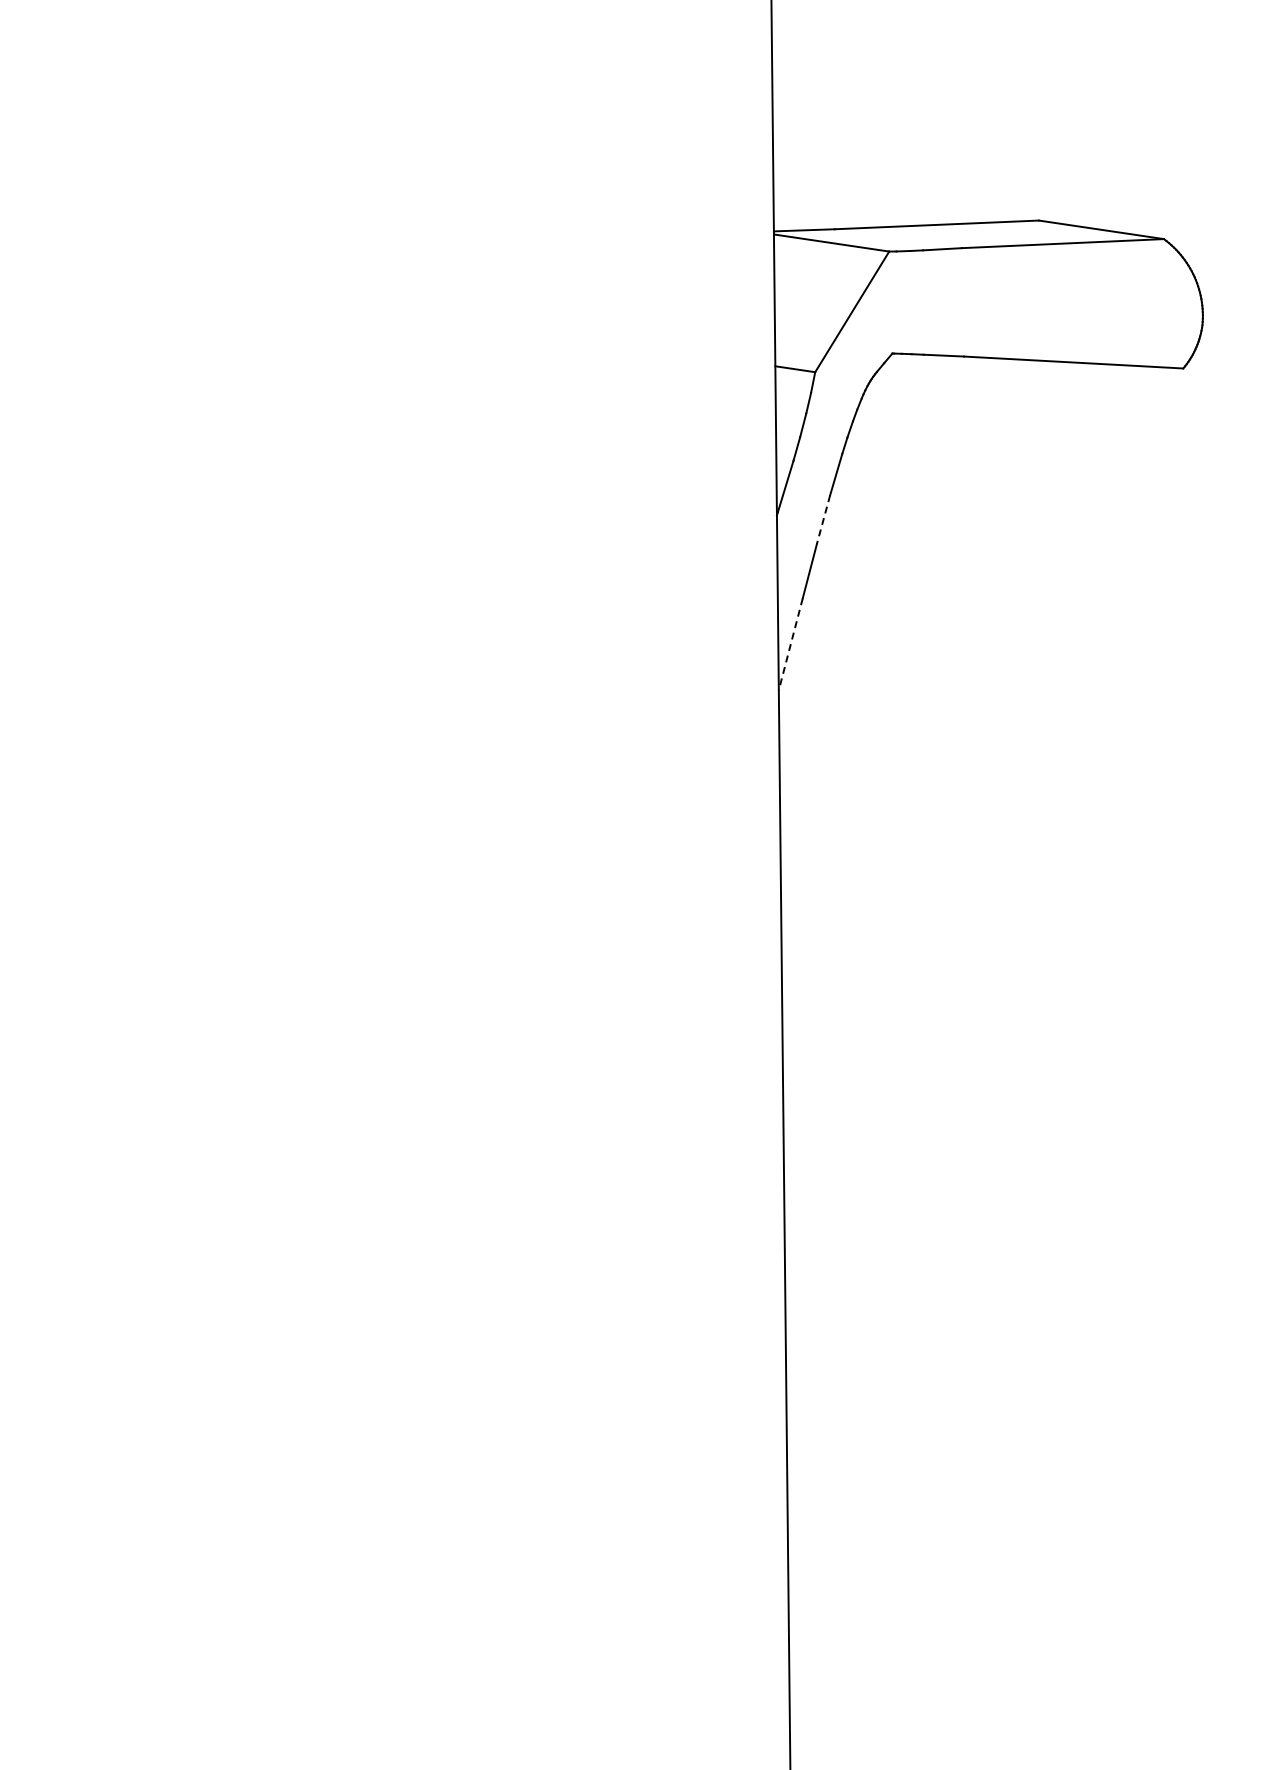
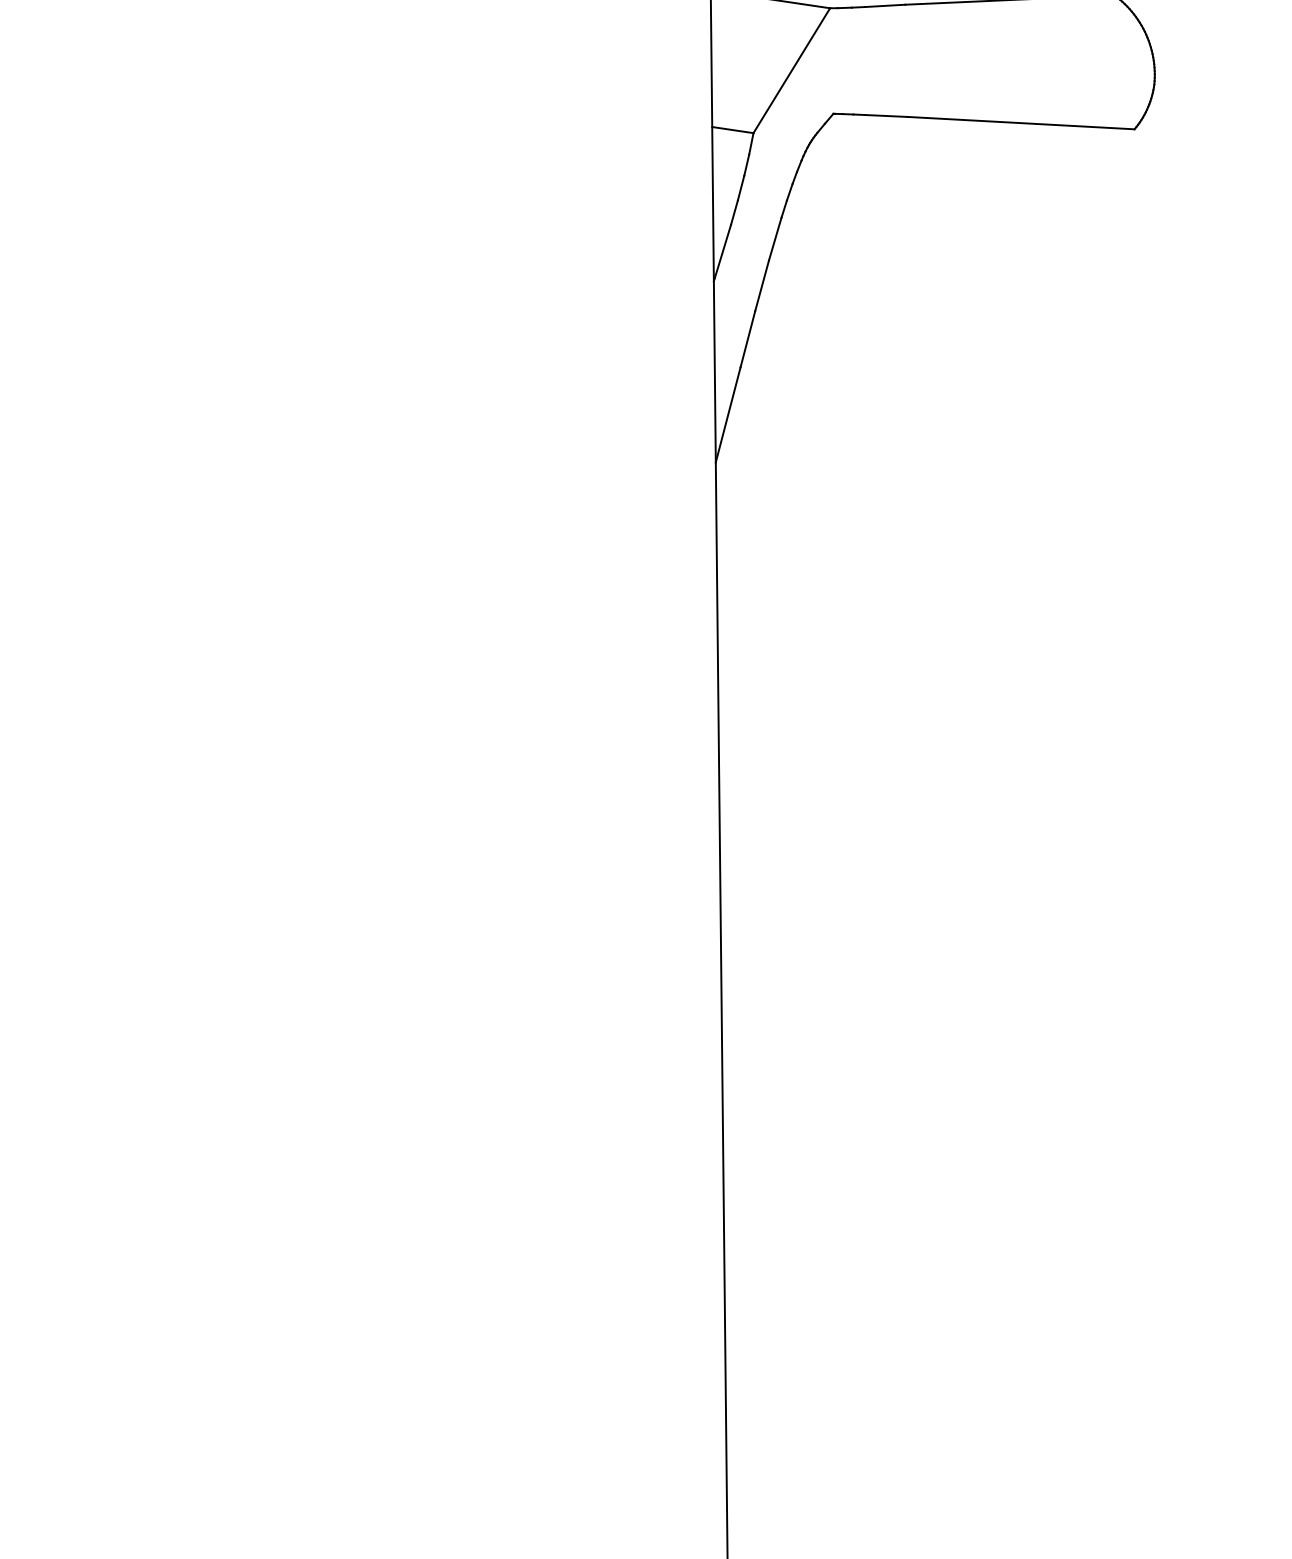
line: (823, 520) -> (762, 286), dashed -> solid
line: (790, 644) -> (727, 415), dashed -> solid

